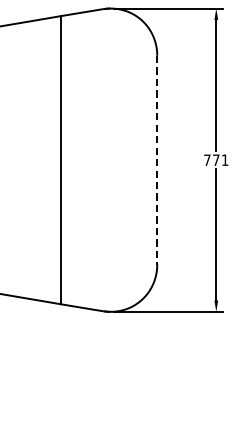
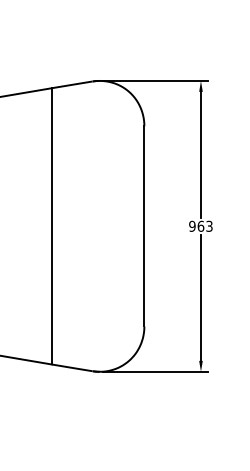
text: (215, 159) -> (200, 225), 771 -> 963
line: (157, 160) -> (144, 226), dashed -> solid

